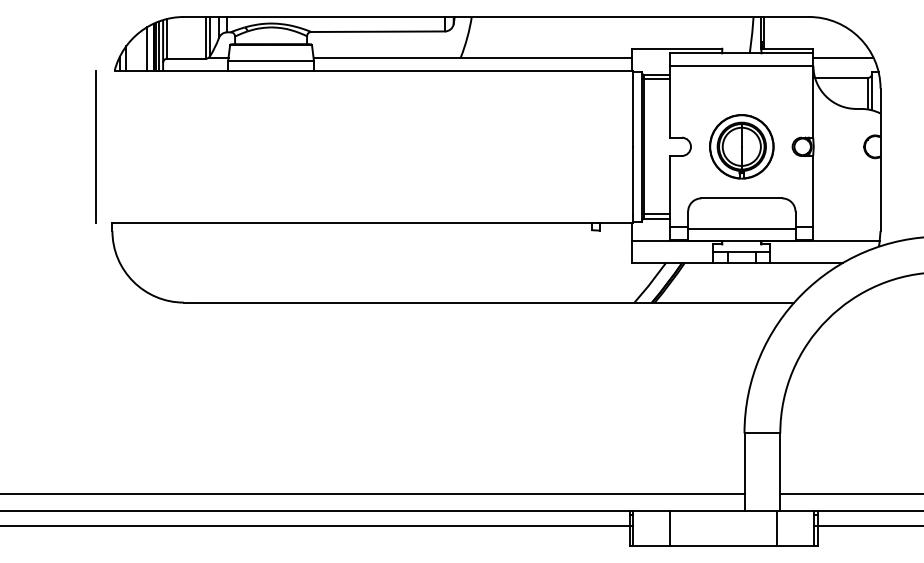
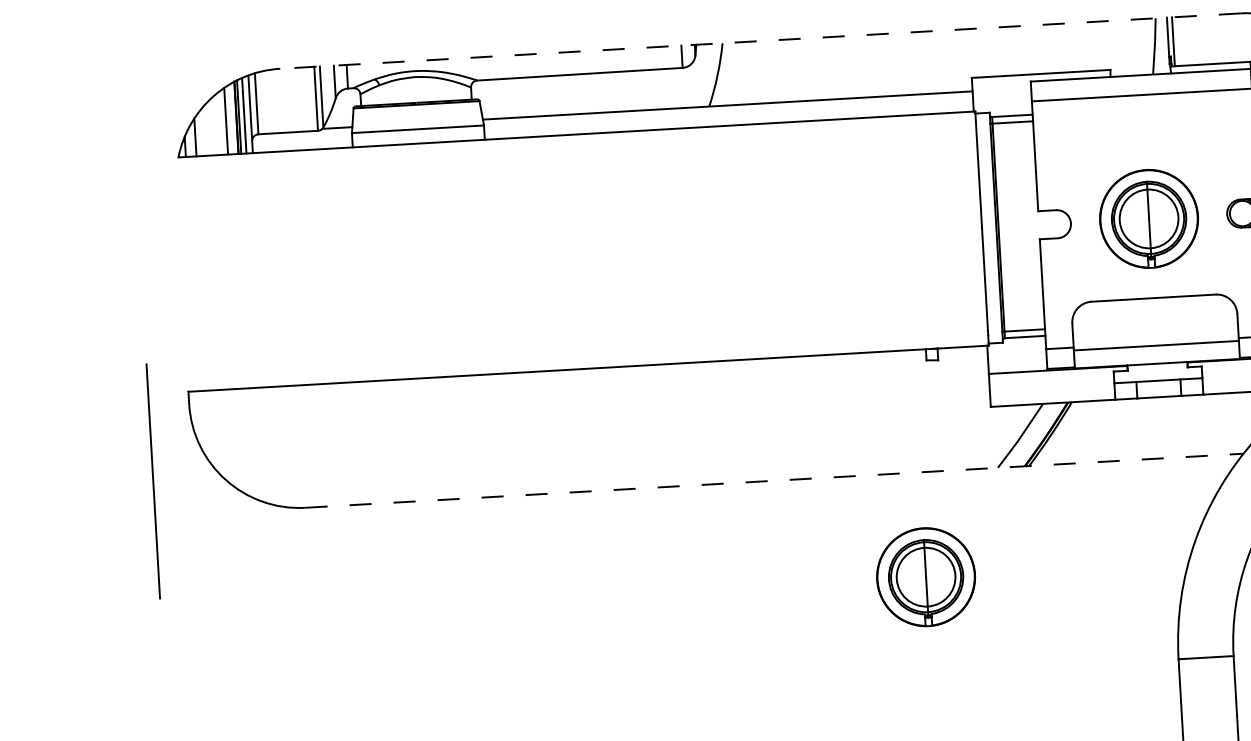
line: (495, 16) -> (758, 40), solid -> dashed
line: (95, 146) -> (152, 480), moved
line: (489, 302) -> (775, 480), solid -> dashed
part: (583, 370) -> (925, 576), added

